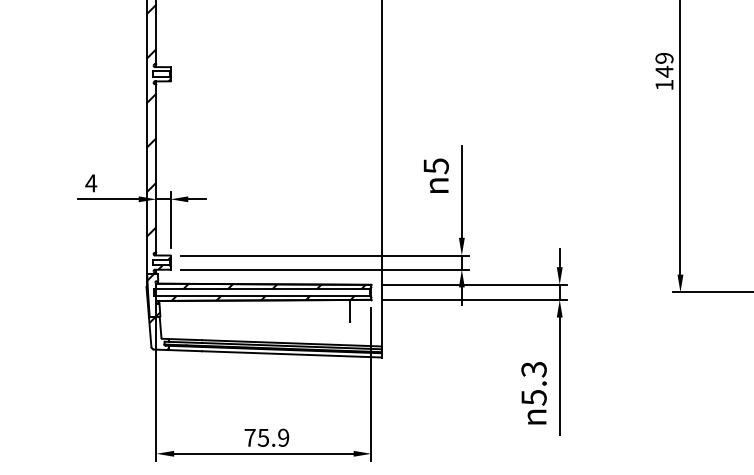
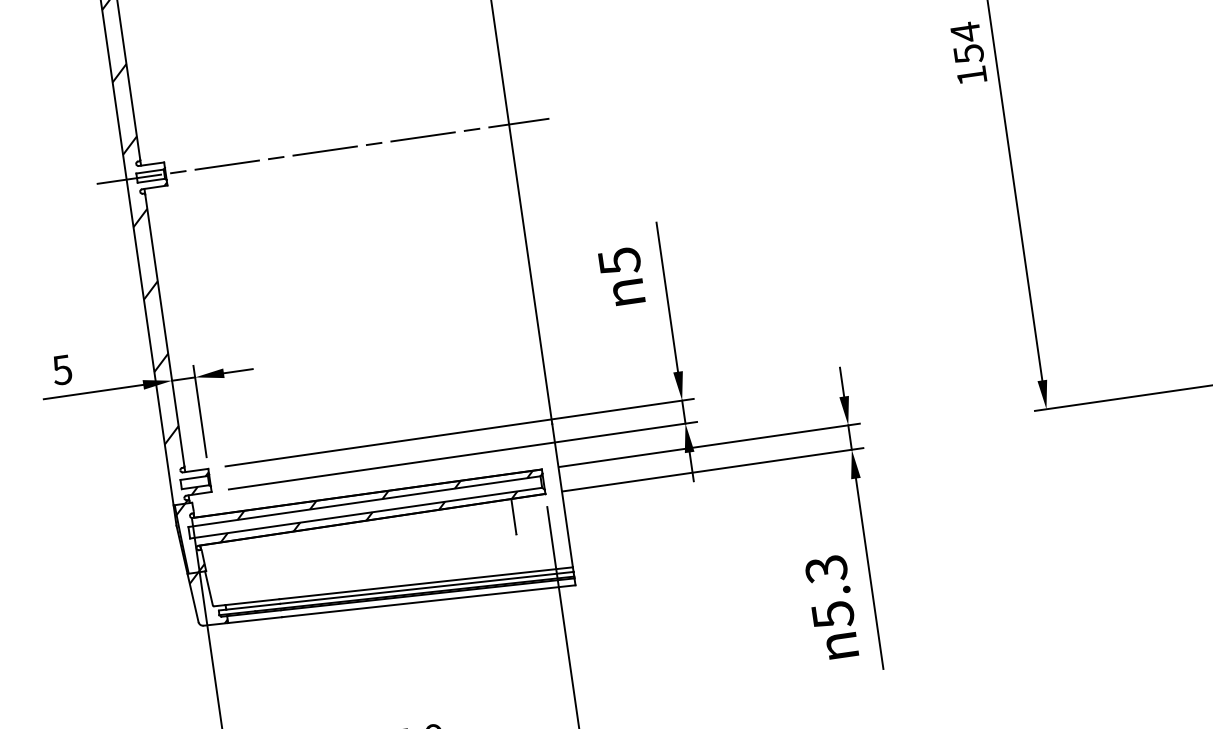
text: (664, 64) -> (967, 42), 149 -> 154
line: (267, 74) -> (323, 151), added
text: (91, 183) -> (62, 370), 4 -> 5

